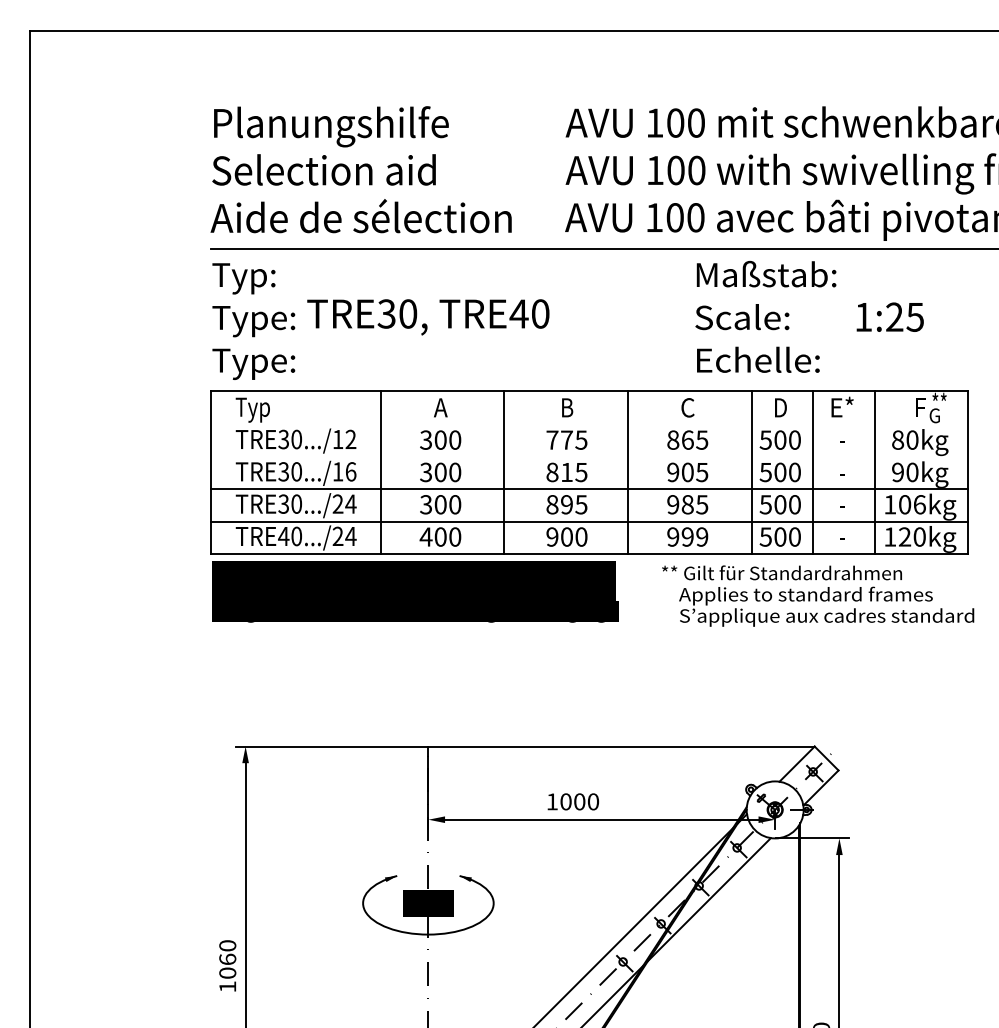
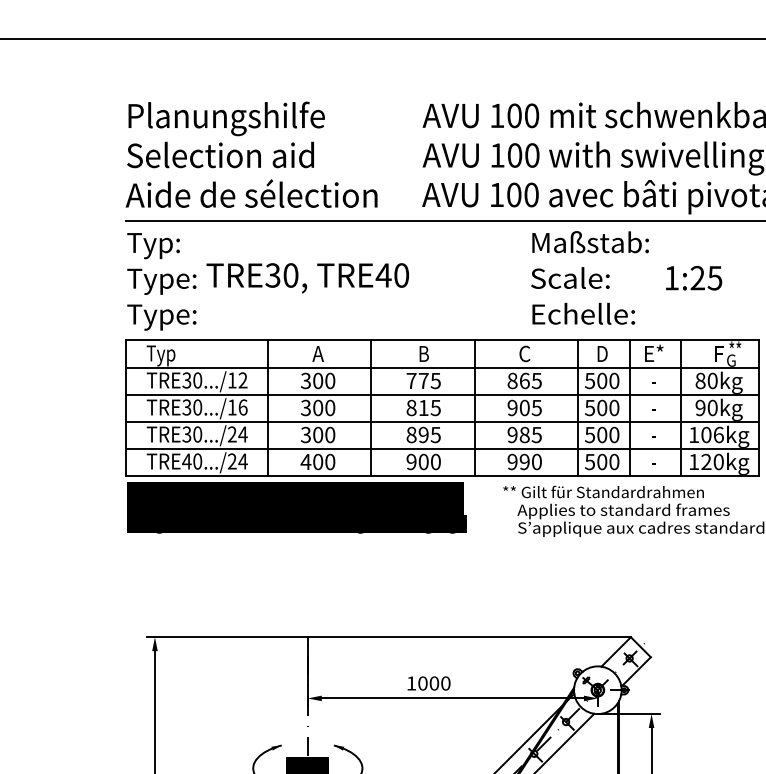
line: (588, 424) -> (441, 367), added
line: (588, 457) -> (441, 395), added
text: (702, 536) -> (537, 461), 999 -> 990

